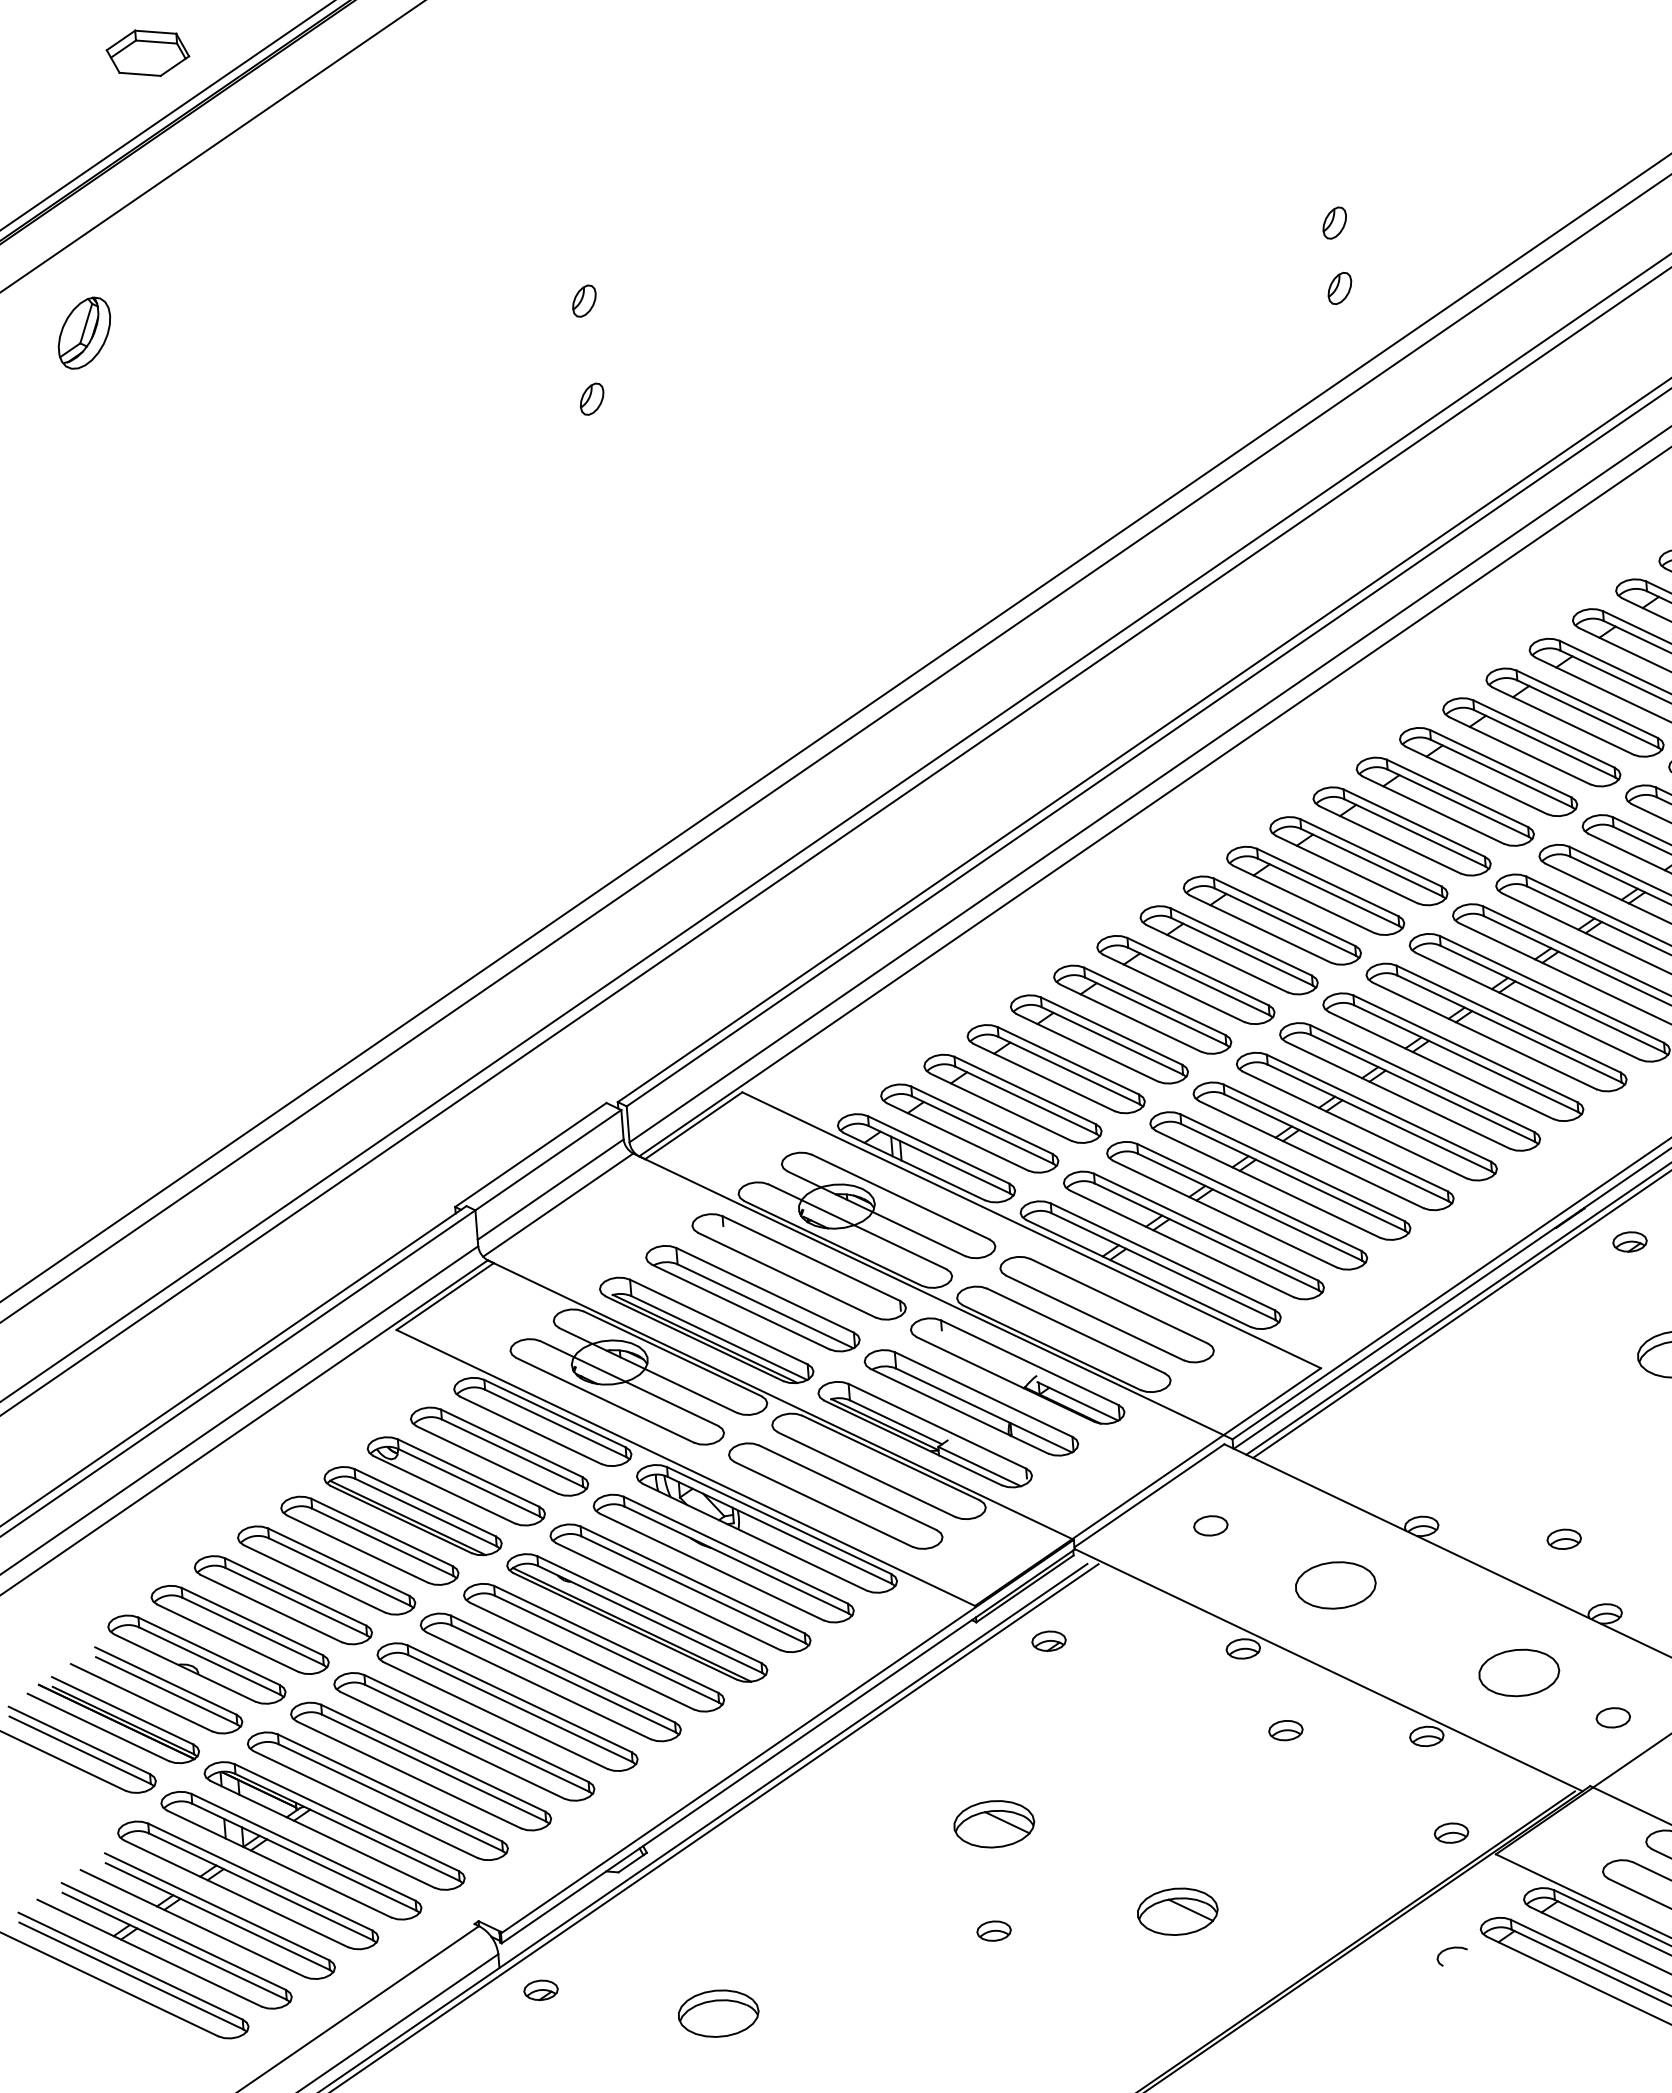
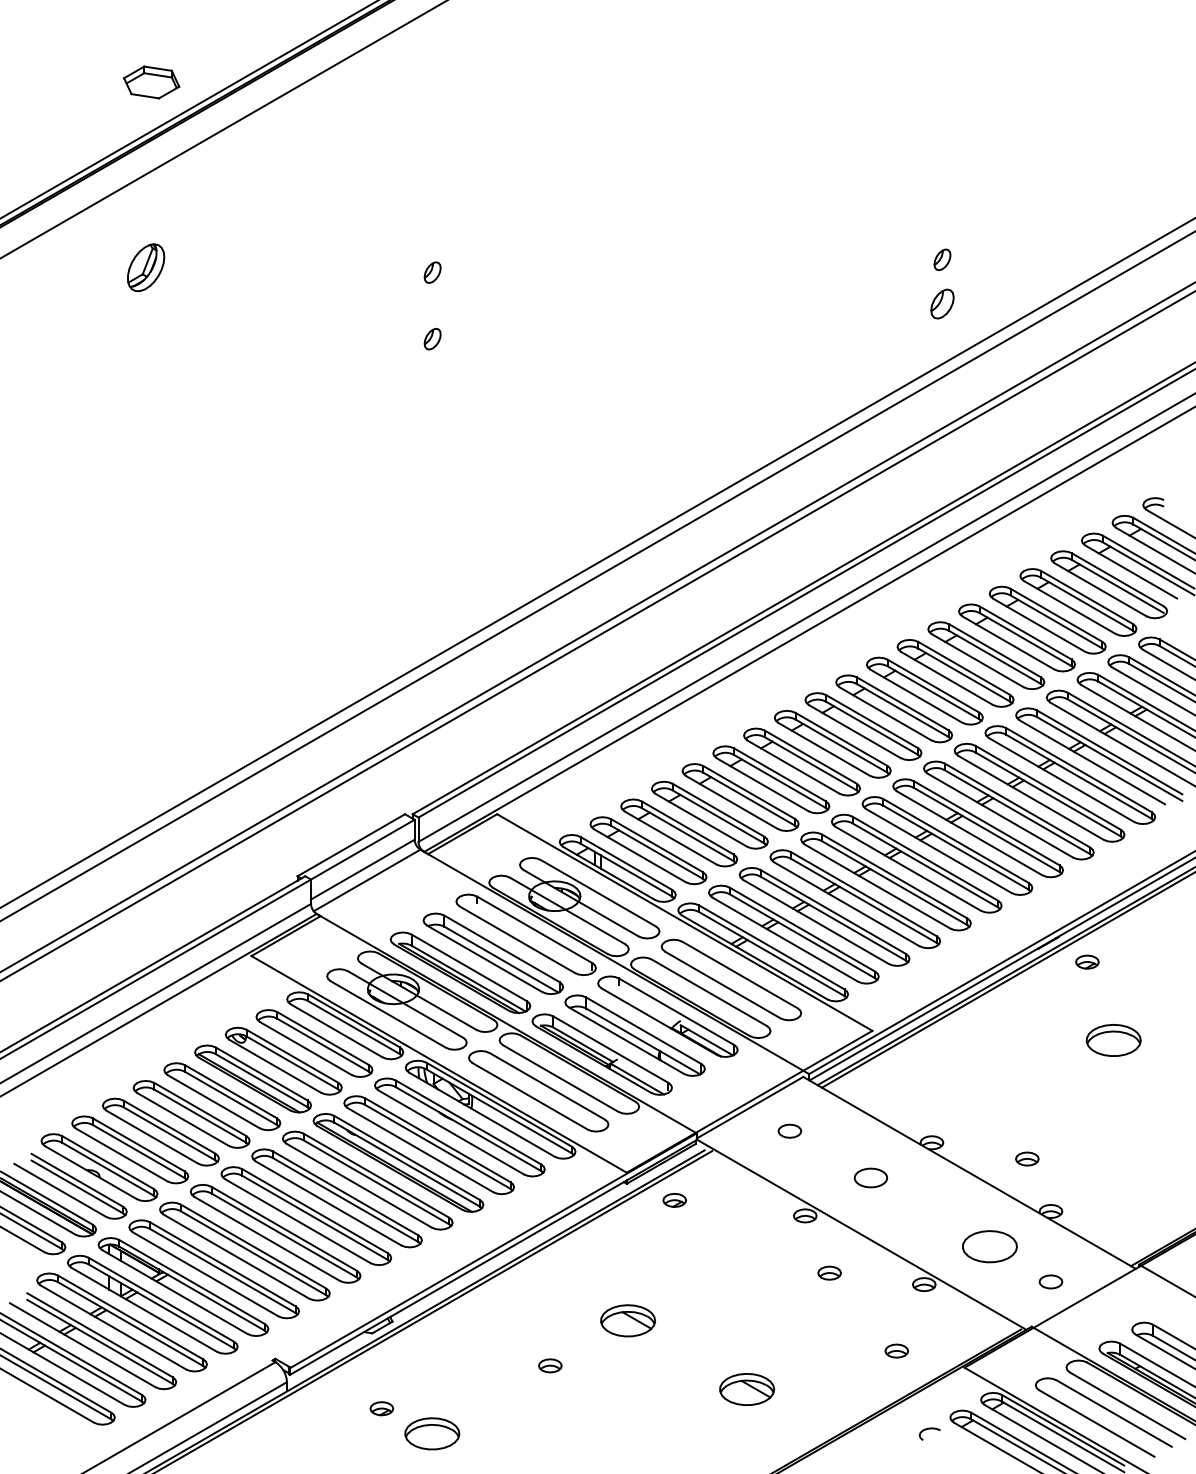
part: (1339, 288) -> (942, 304), size x1.4
part: (85, 332) -> (146, 267), moved
part: (1335, 1584) -> (870, 1177), size x0.6
part: (1451, 1832) -> (896, 1350), moved
part: (994, 1930) -> (550, 1365), moved
part: (540, 1990) -> (381, 1408), moved

